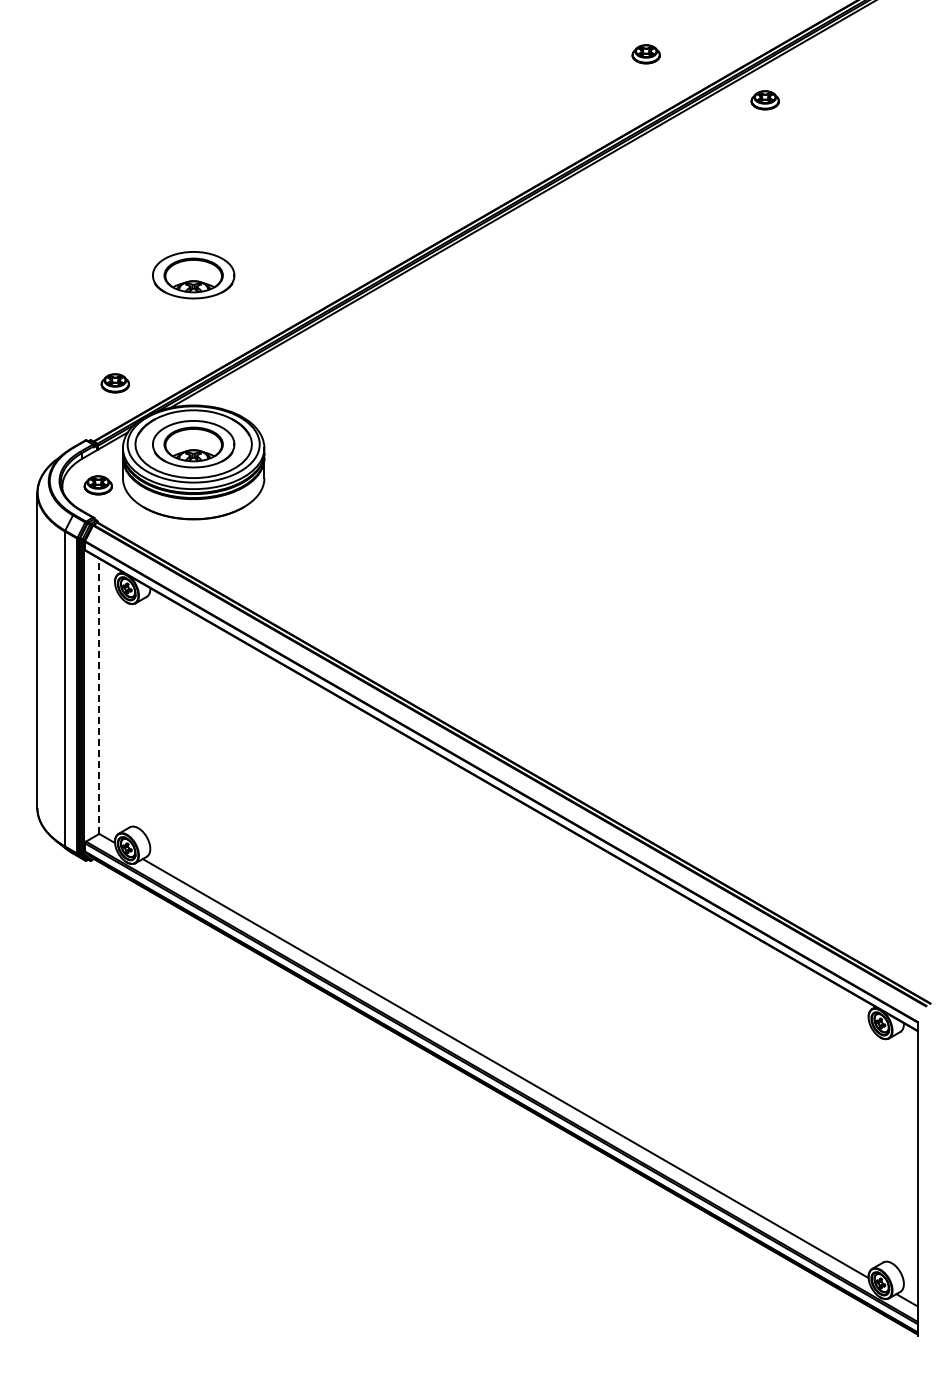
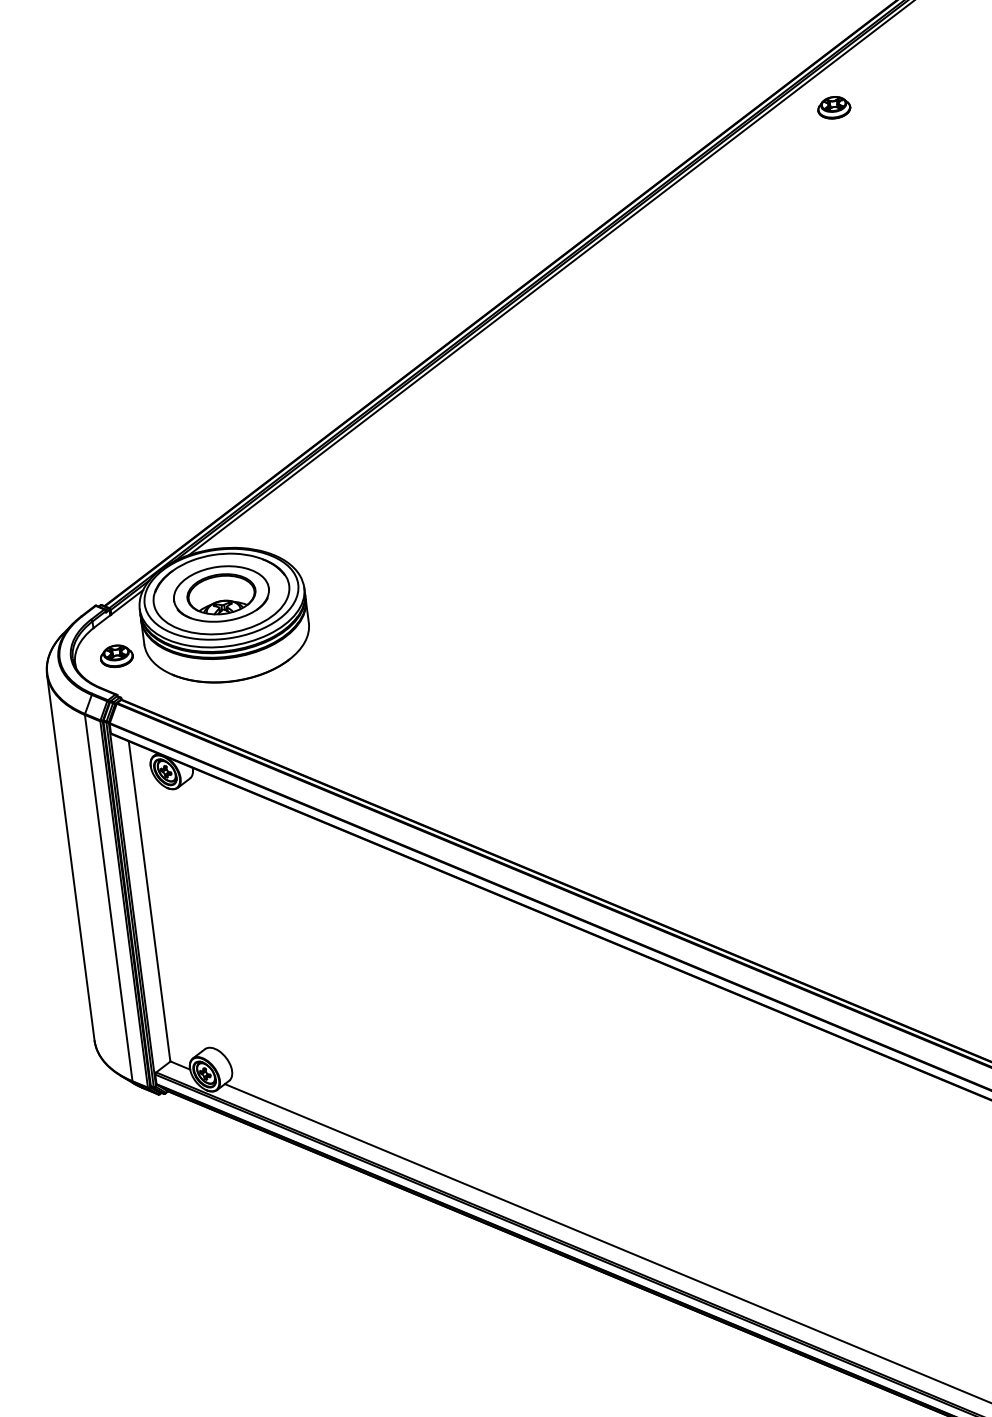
part: (645, 54) -> (687, 72), removed
part: (193, 275) -> (195, 397), removed
part: (114, 383) -> (120, 535), removed
line: (99, 696) -> (149, 901), dashed -> solid

